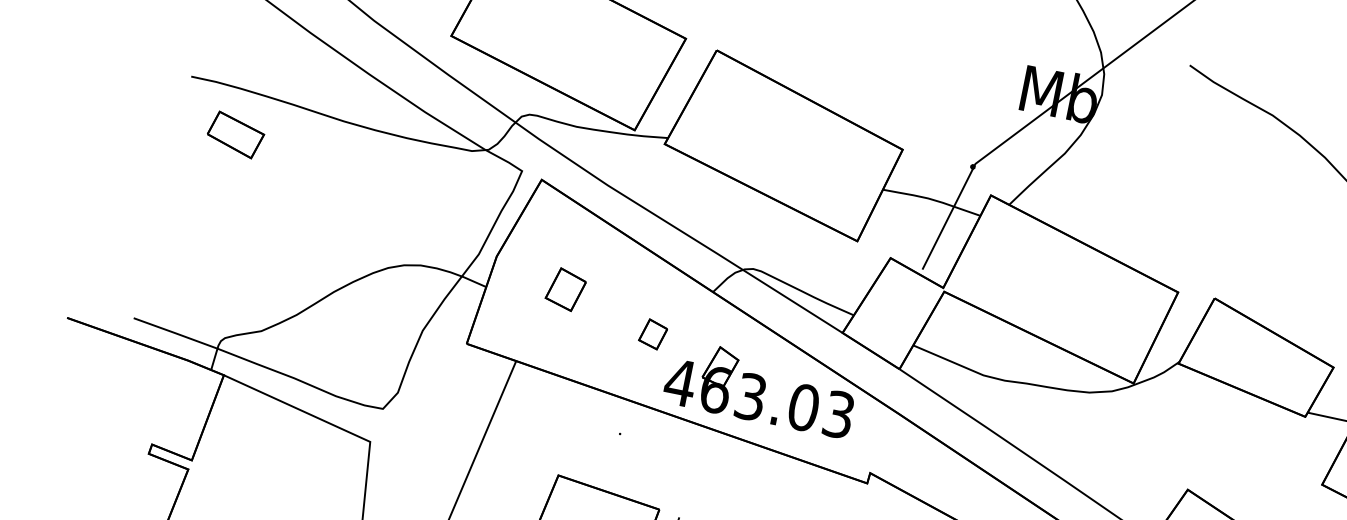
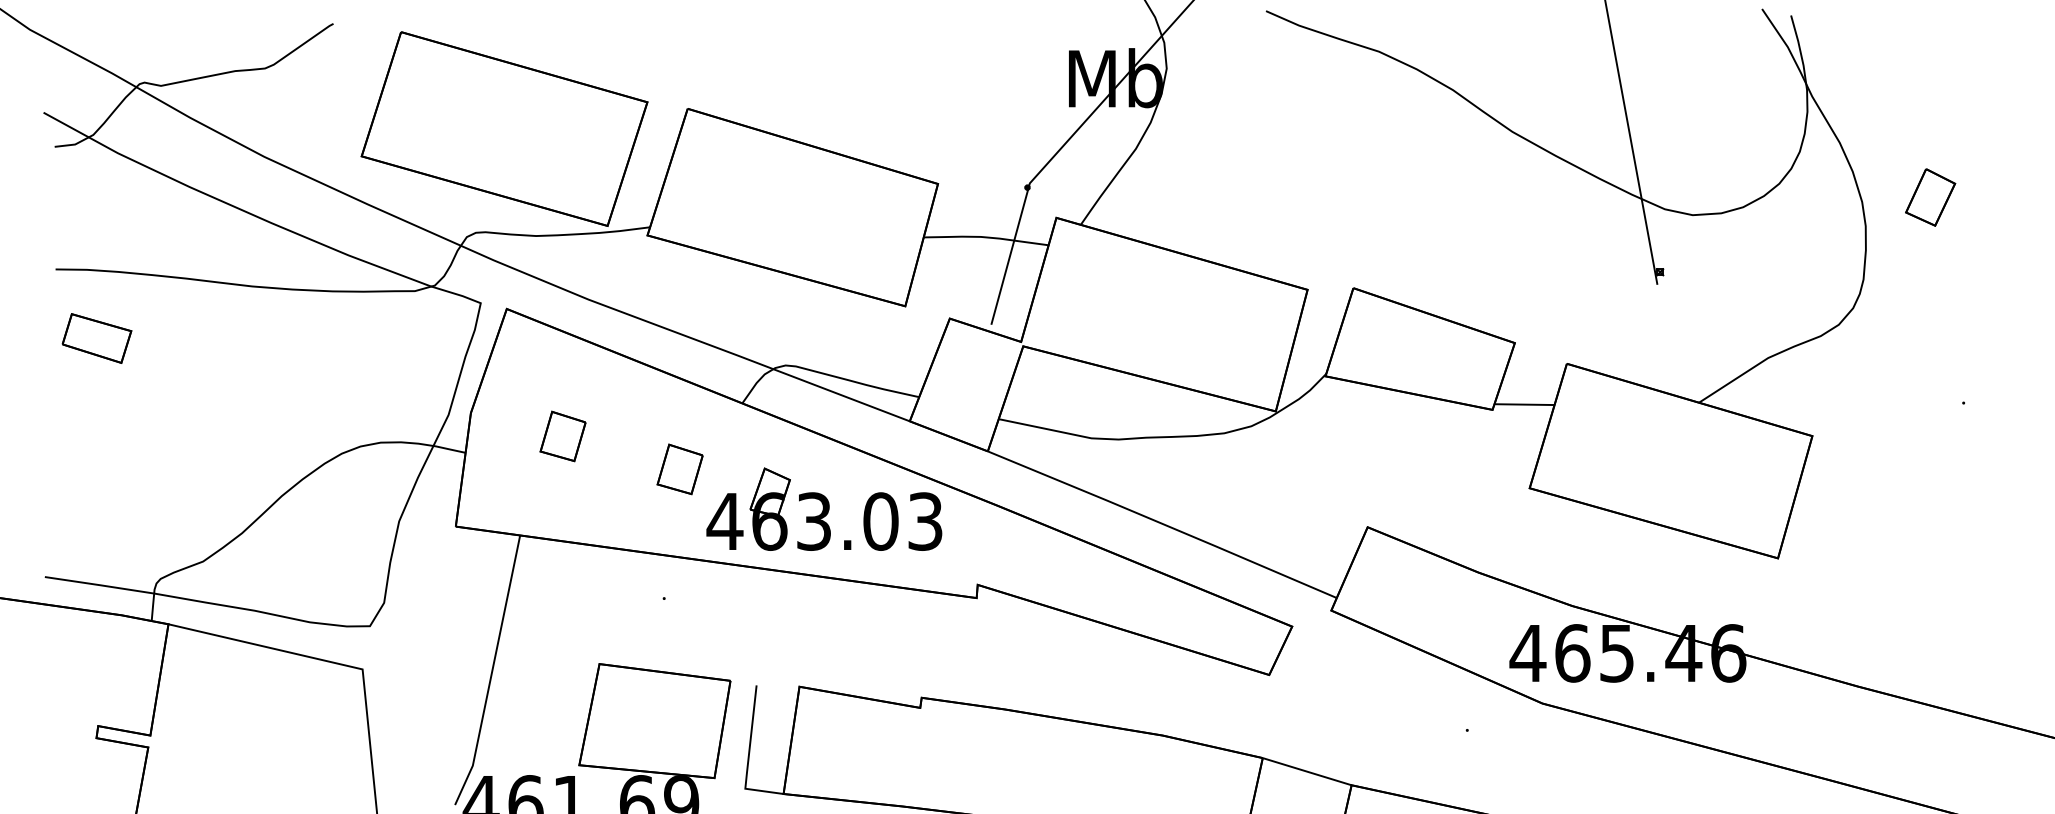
part: (235, 134) -> (96, 338), moved
part: (652, 334) -> (679, 469), size x1.43

